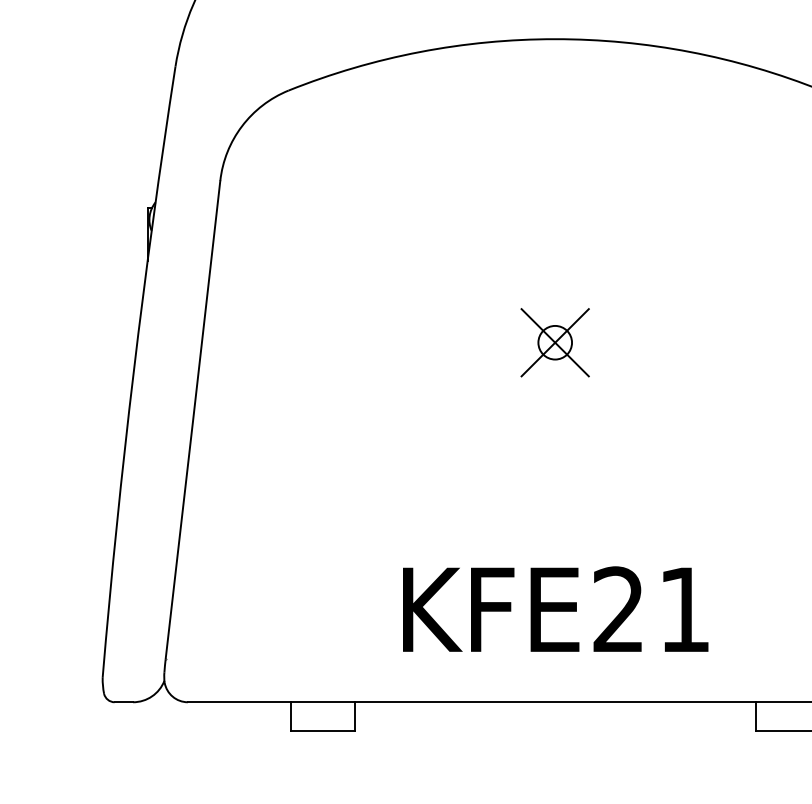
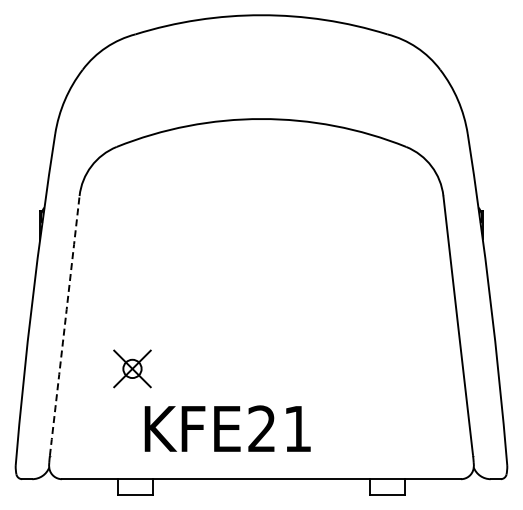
part: (555, 341) -> (132, 368), moved
arc: (192, 419) -> (64, 325), solid -> dashed
text: (555, 608) -> (227, 428), moved

